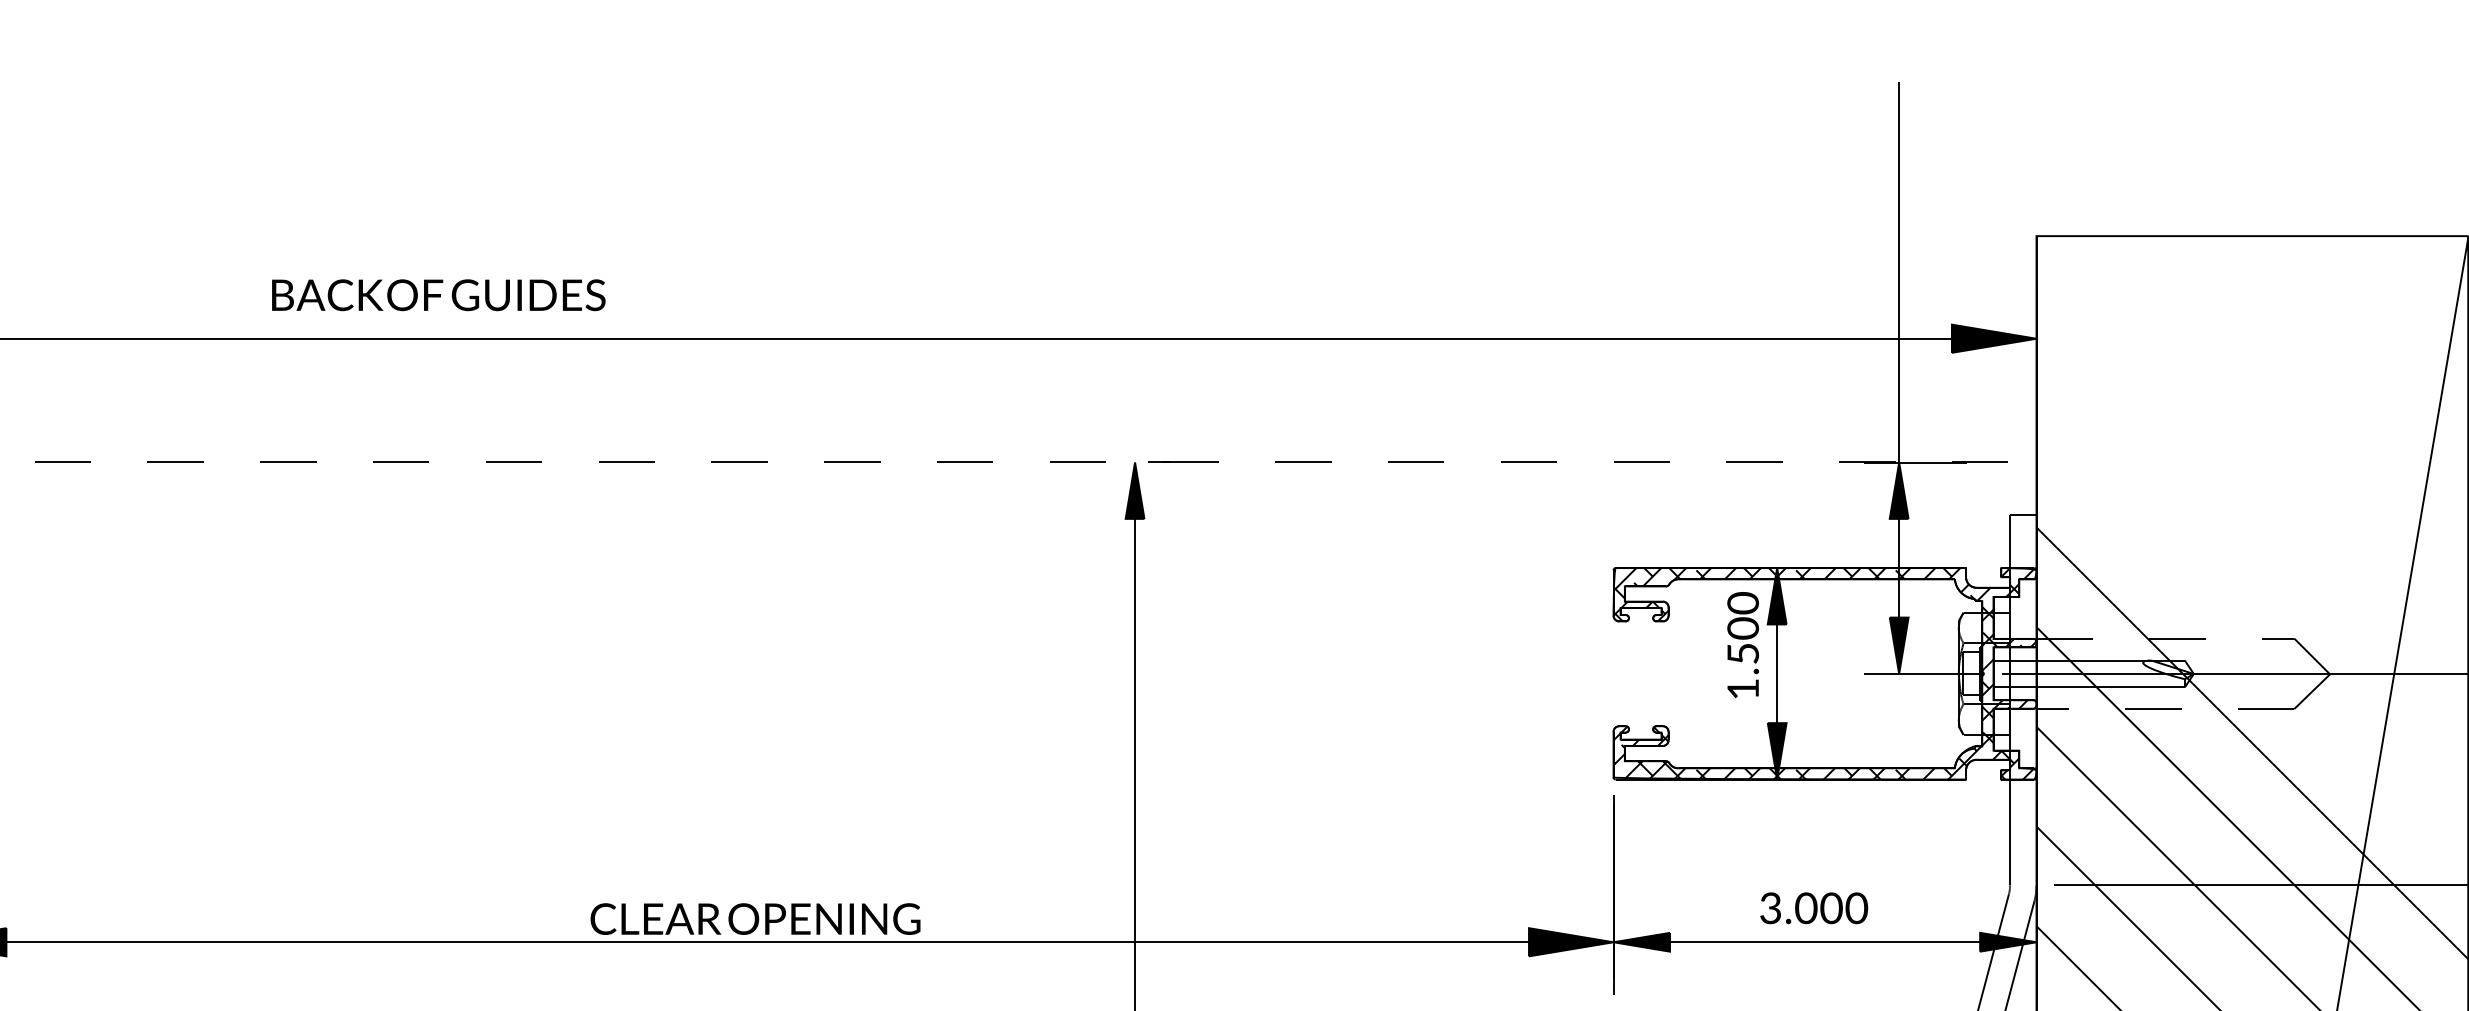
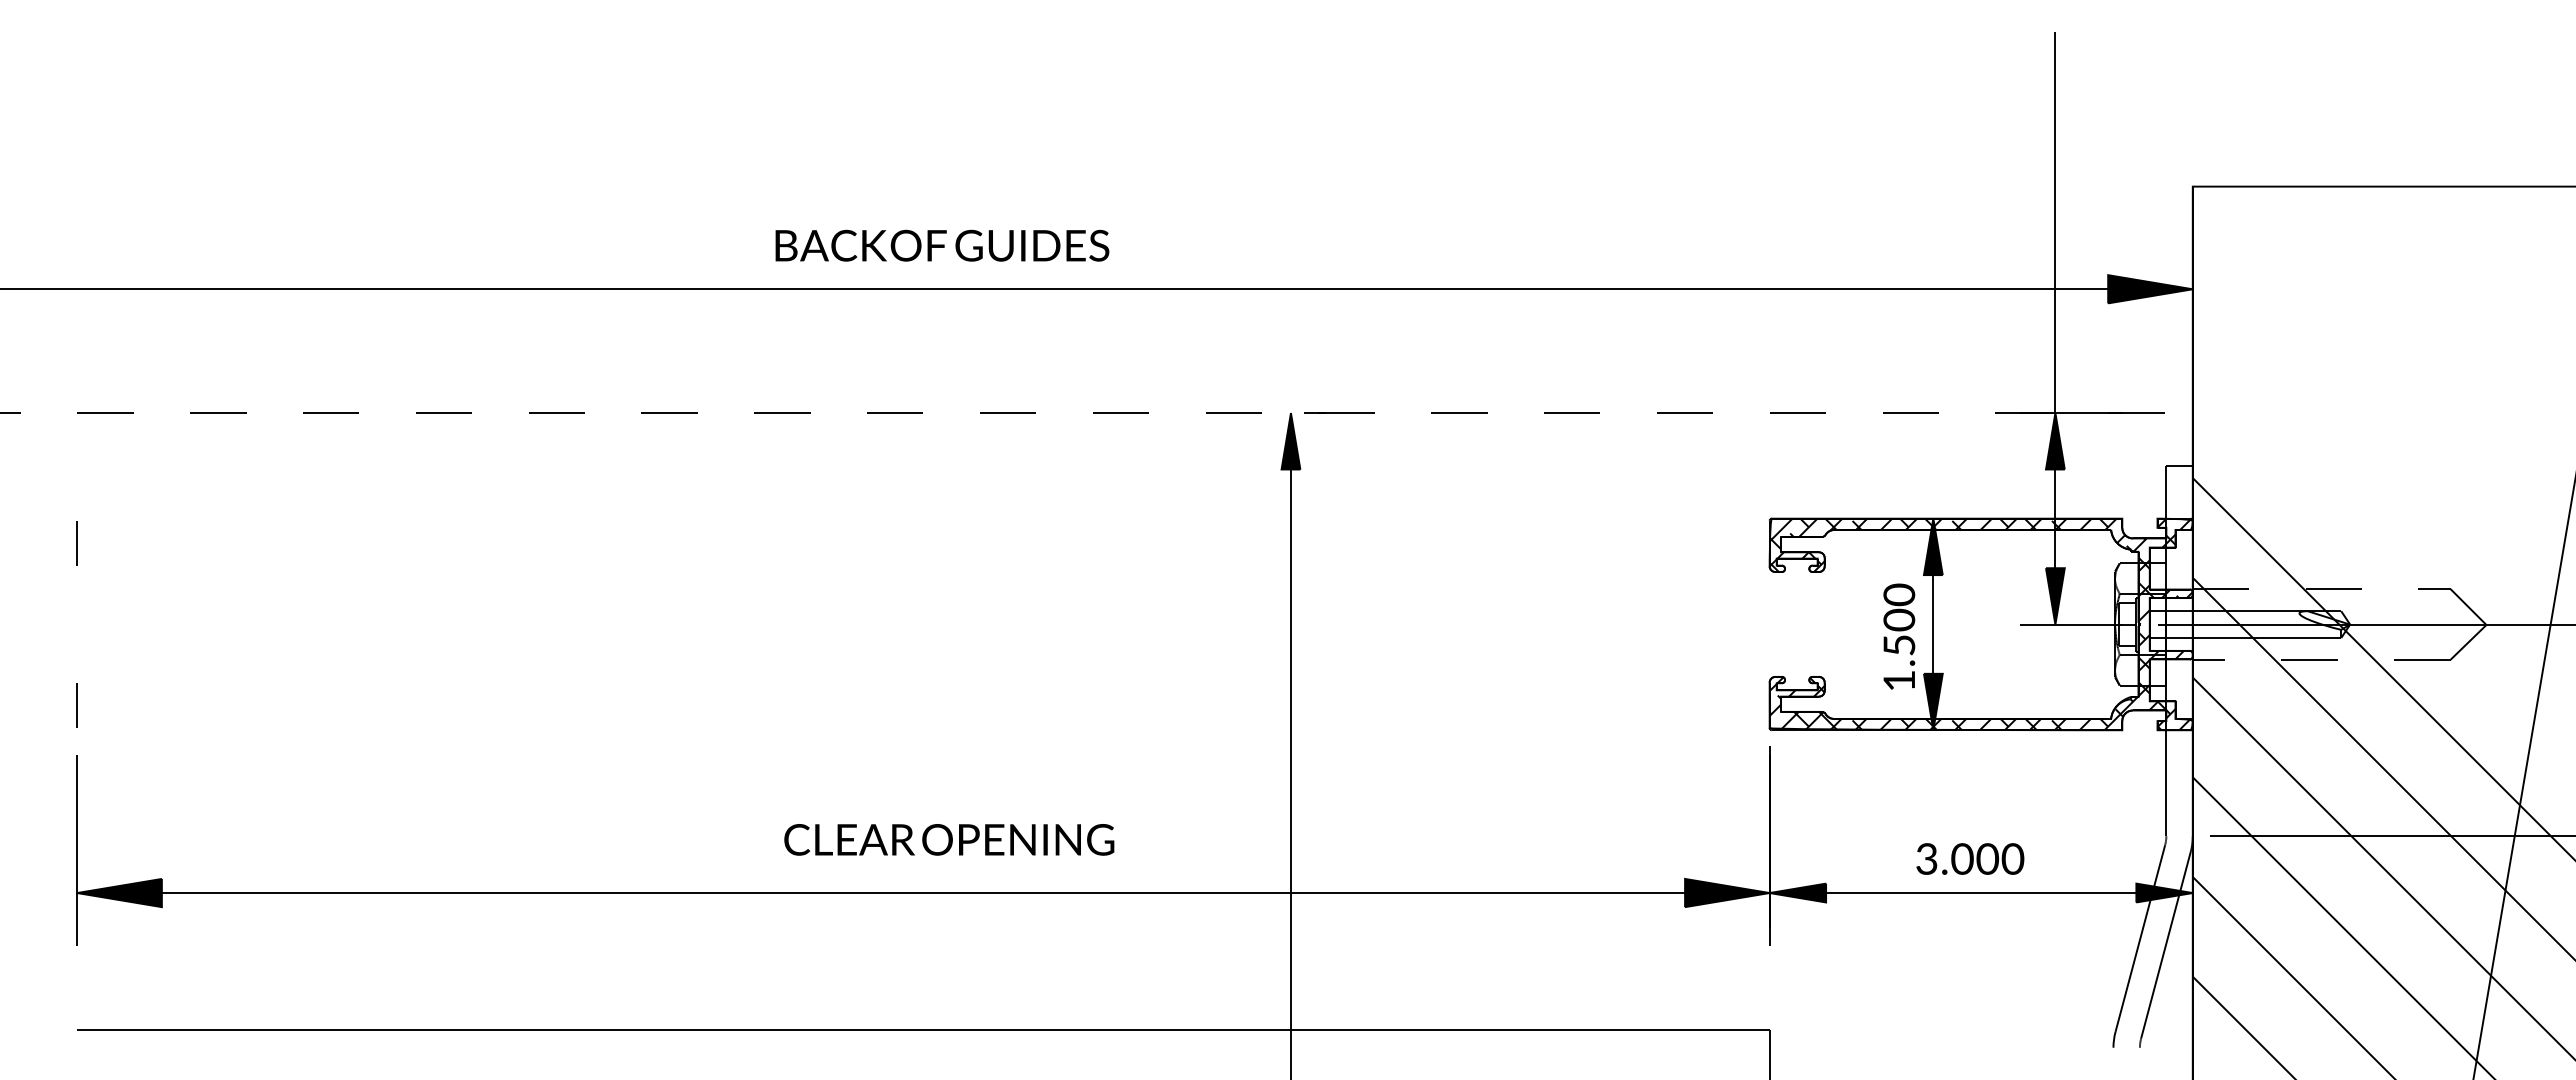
text: (438, 294) -> (942, 245), moved
text: (1743, 644) -> (1899, 636), moved
text: (755, 918) -> (949, 839), moved

